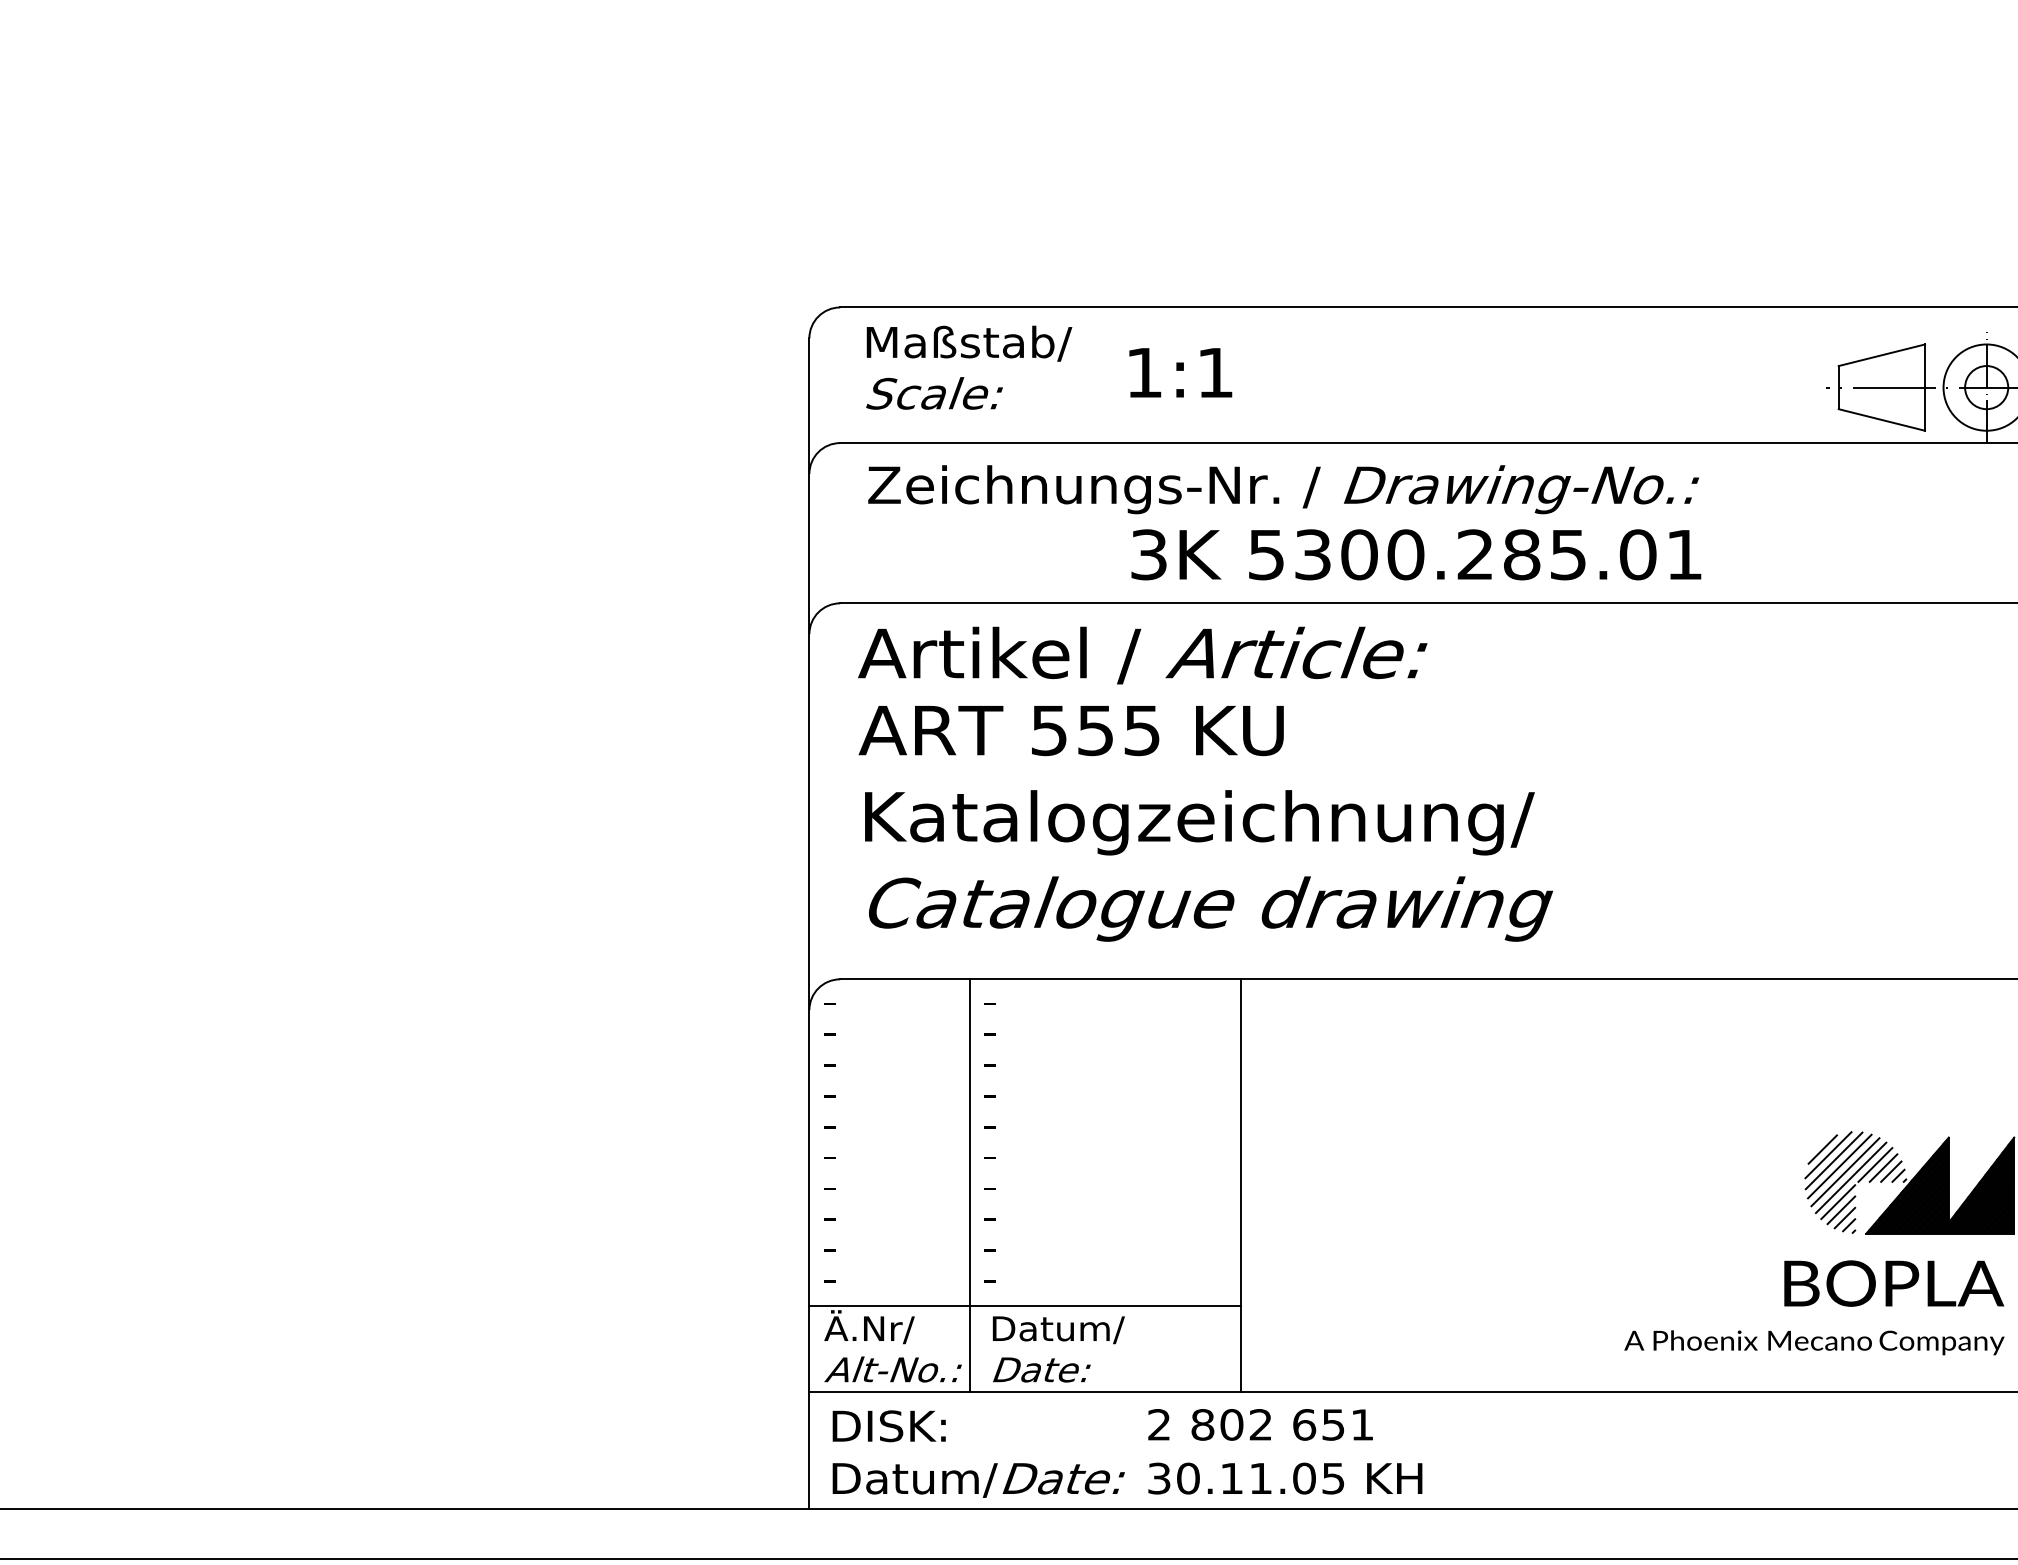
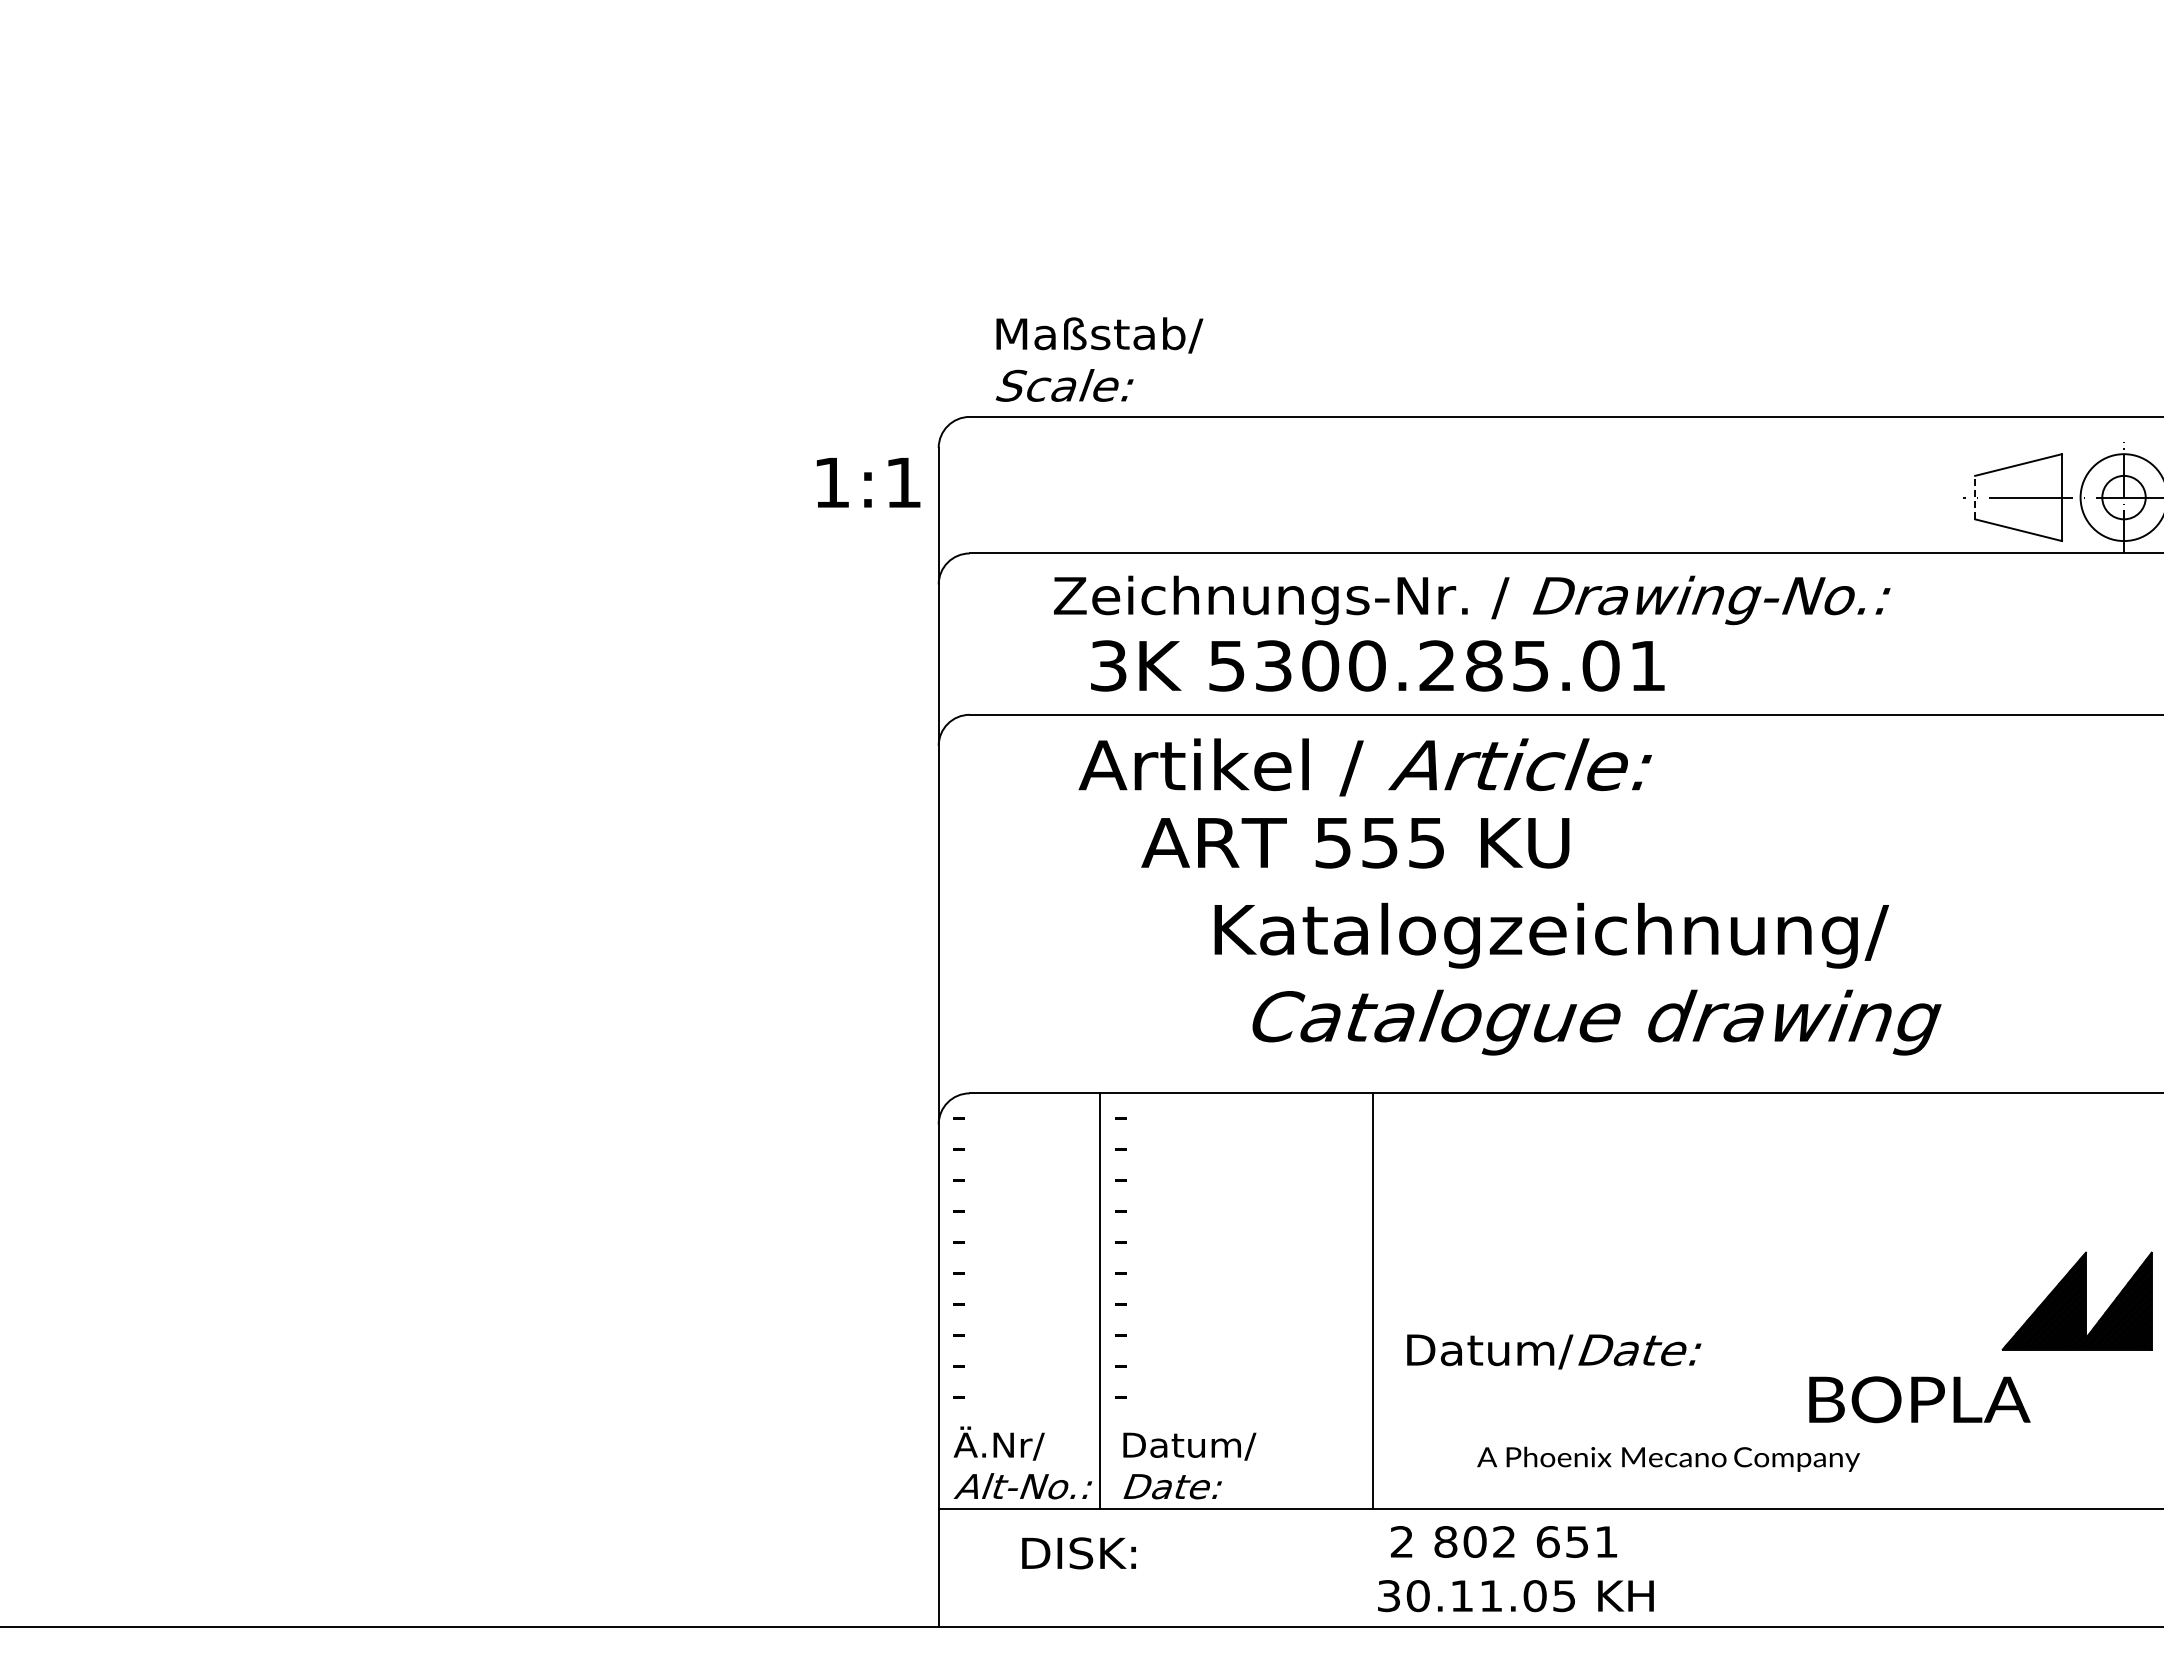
text: (969, 367) -> (1099, 359), moved
text: (1180, 372) -> (868, 482), moved
line: (1839, 387) -> (1975, 497), solid -> dashed
text: (1283, 489) -> (1472, 600), moved
text: (1416, 554) -> (1377, 665), moved
text: (1141, 655) -> (1364, 767), moved
text: (1071, 731) -> (1355, 843), moved
text: (1199, 822) -> (1551, 935), moved
text: (1210, 908) -> (1596, 1022), moved
hatch: (1855, 1182) -> (1991, 1297), removed
text: (1893, 1283) -> (1919, 1399), moved
line: (1024, 1306) -> (1155, 1422), removed
text: (1814, 1341) -> (1668, 1458), moved
text: (1260, 1424) -> (1503, 1541), moved
text: (888, 1426) -> (1078, 1553), moved
text: (1284, 1479) -> (1515, 1596), moved
text: (979, 1480) -> (1554, 1351), moved

